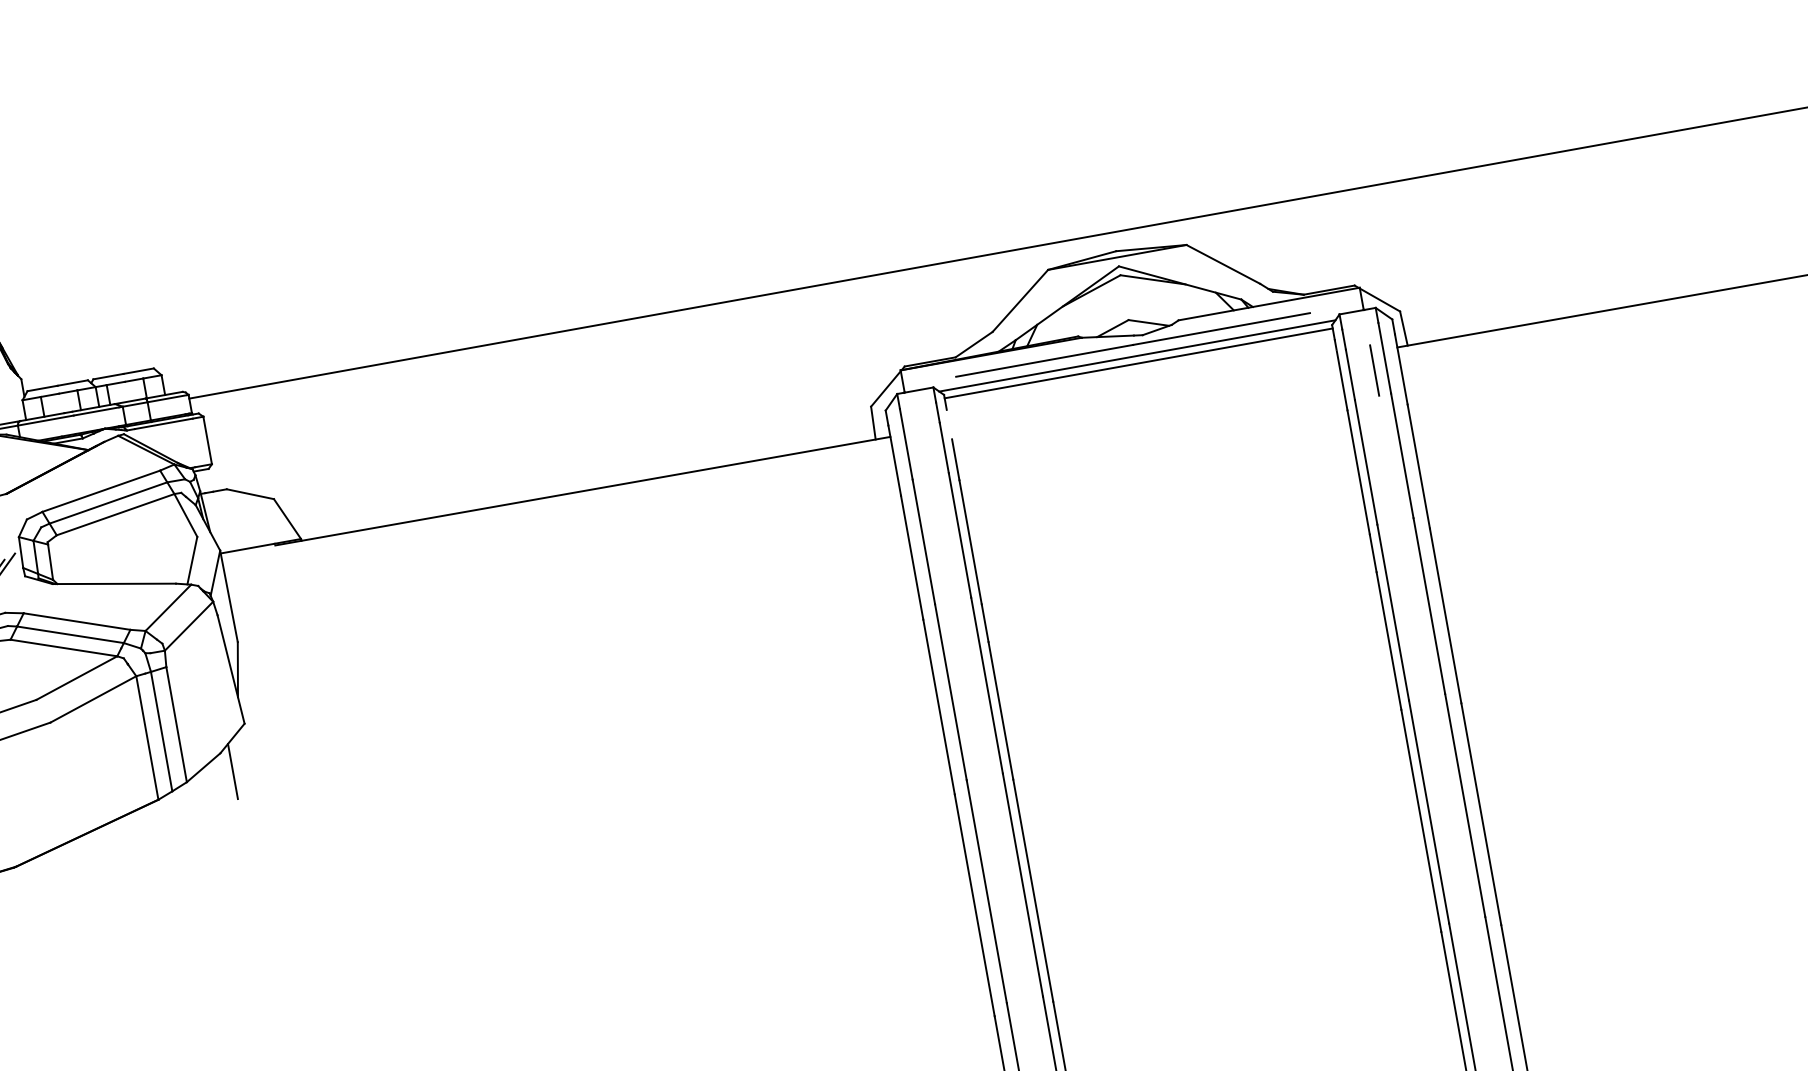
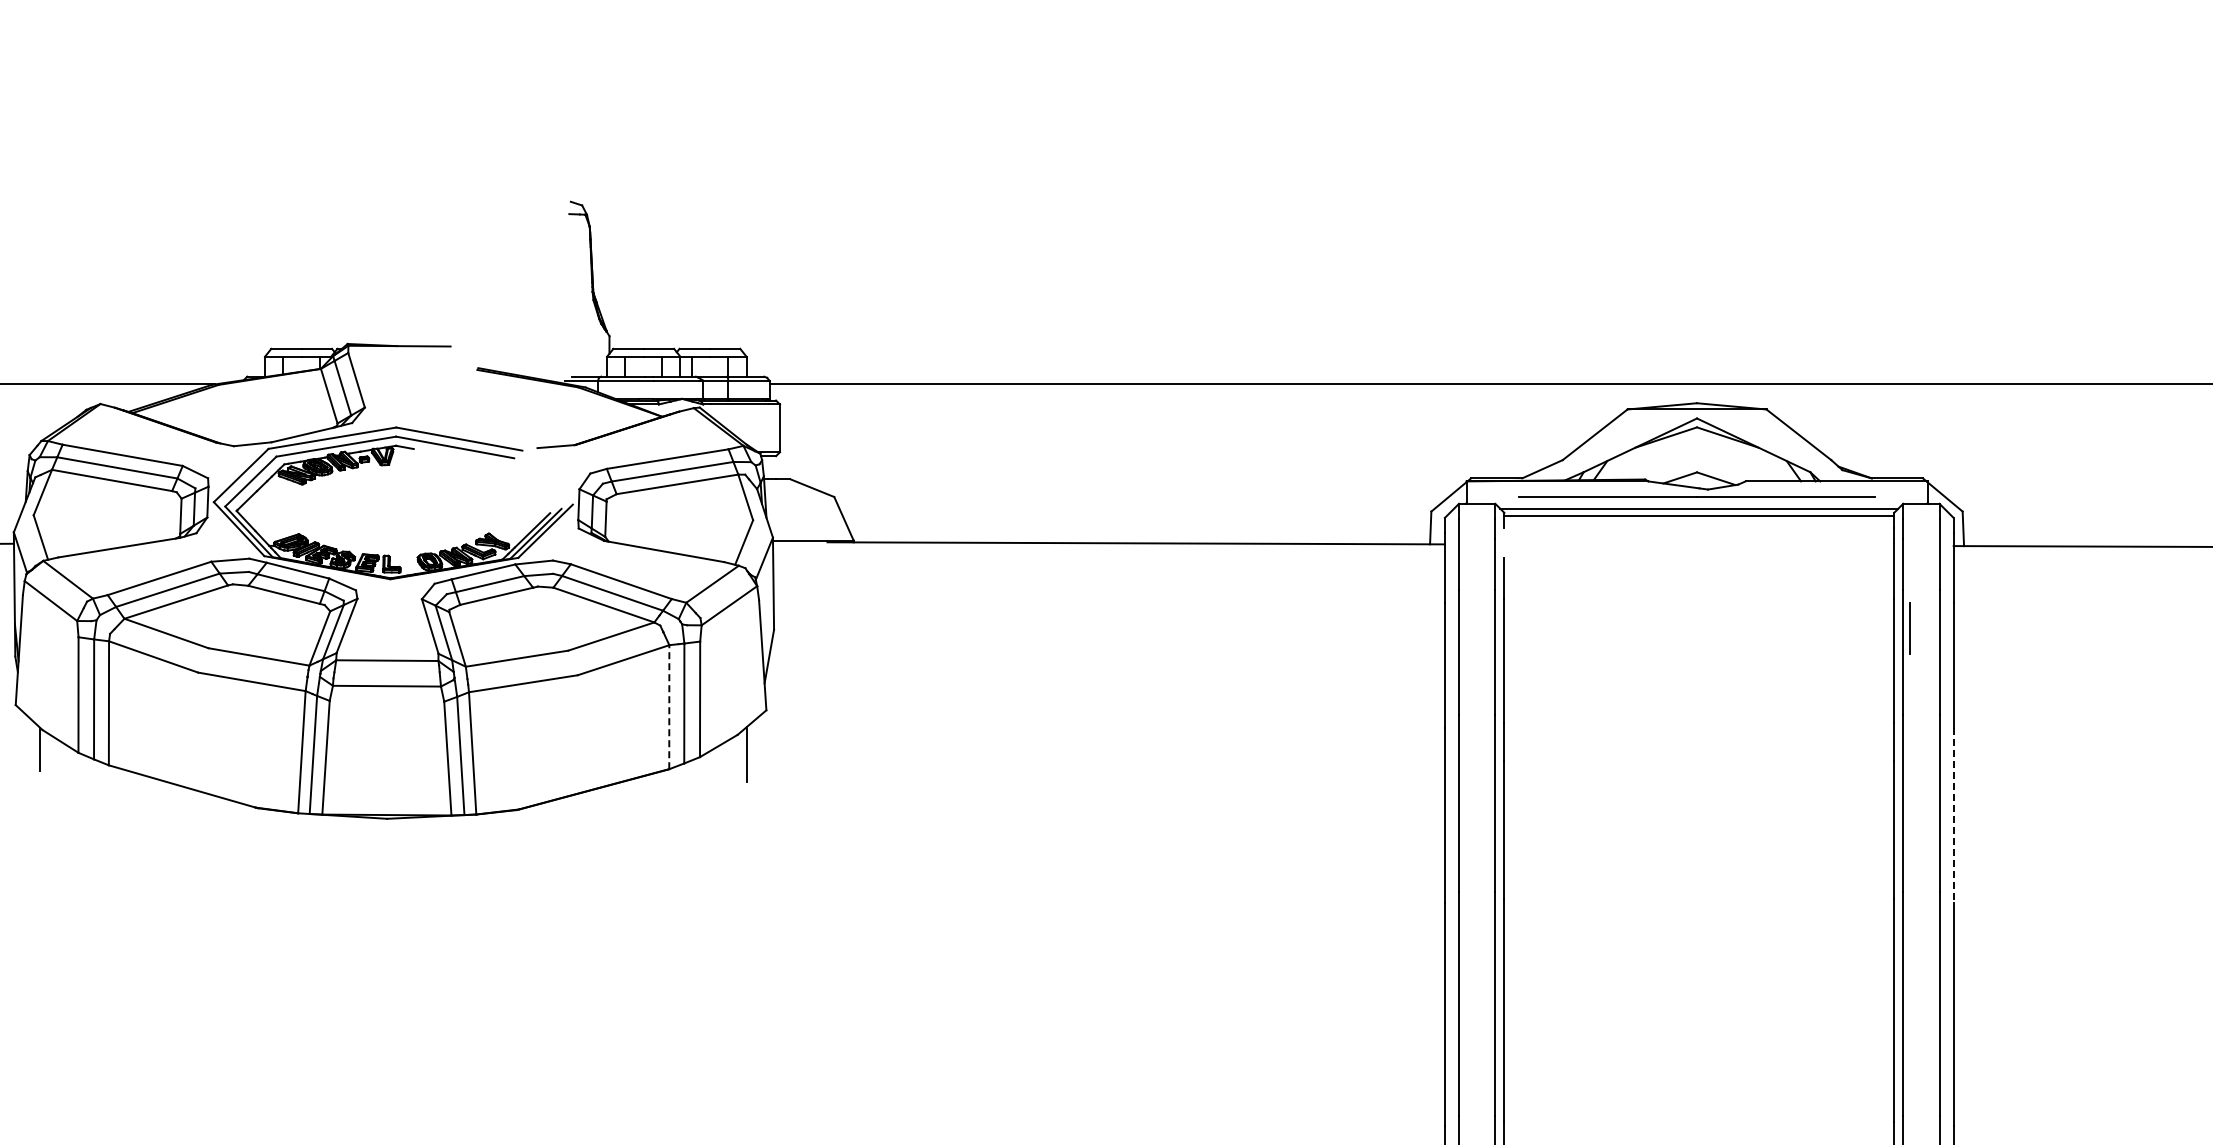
line: (1374, 370) -> (1909, 628), moved
line: (1445, 615) -> (1953, 815), solid -> dashed
line: (147, 737) -> (669, 706), solid -> dashed

